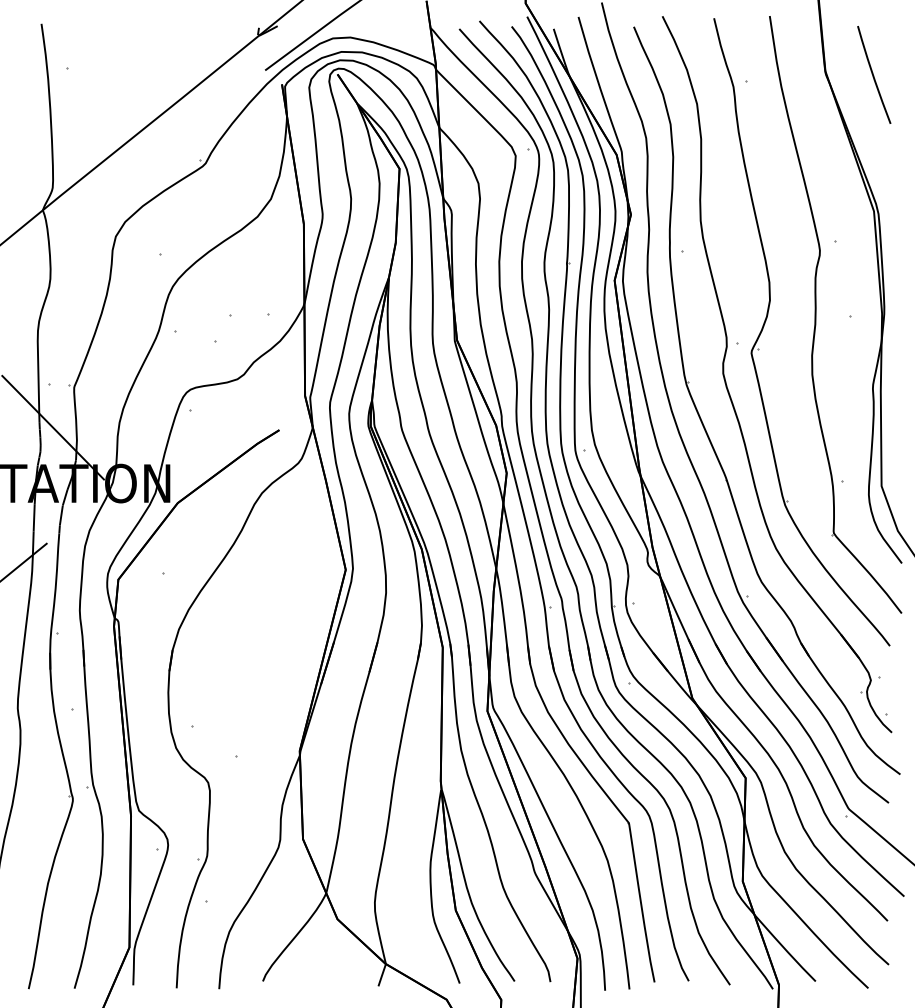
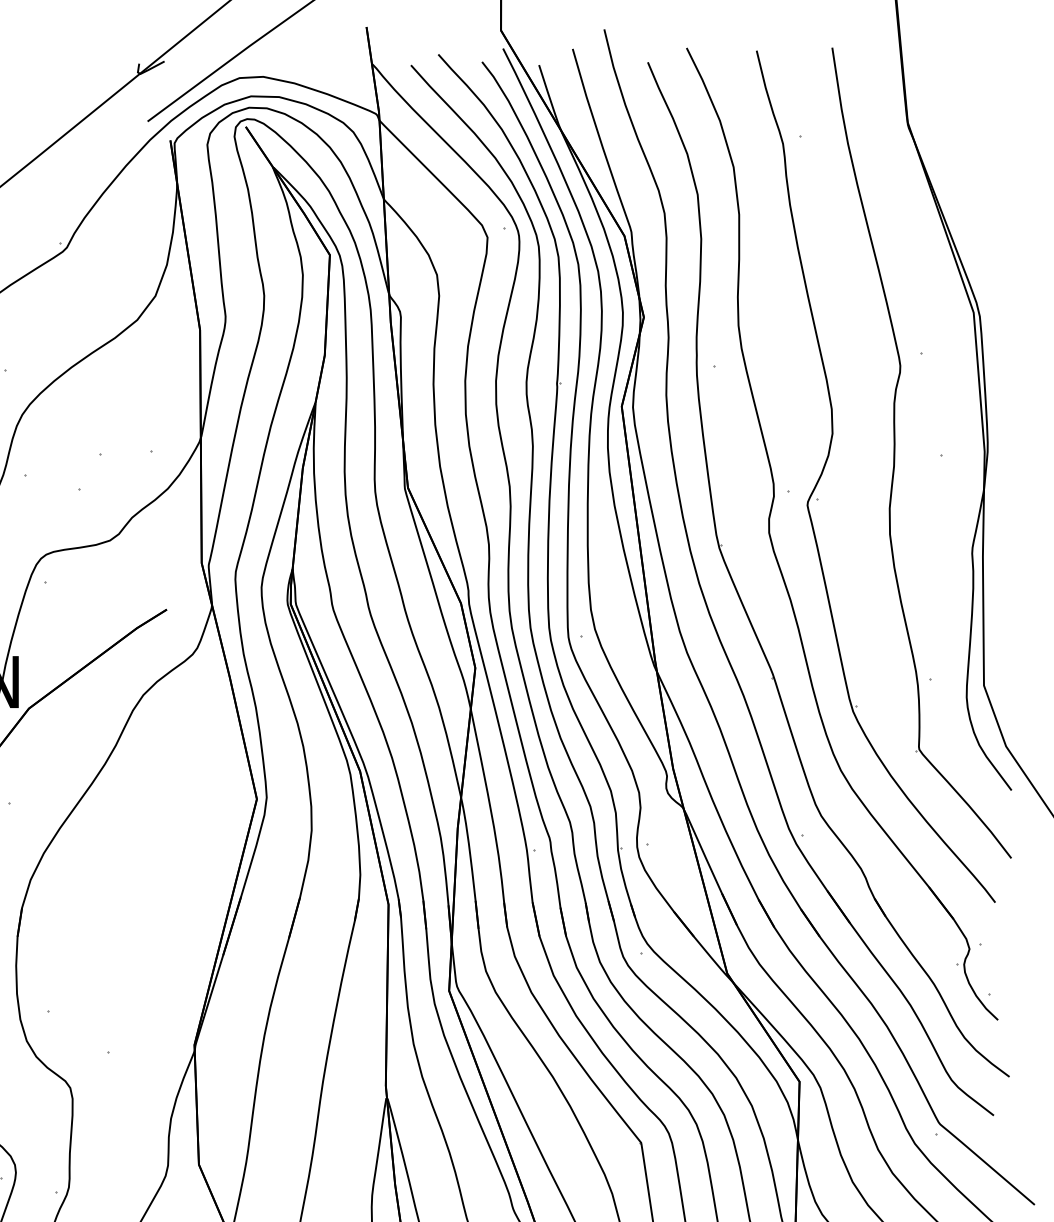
curve: (873, 74) -> (973, 127), removed

